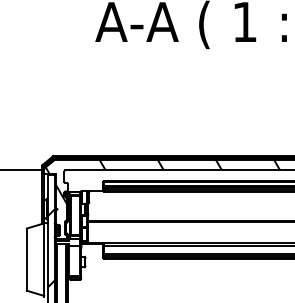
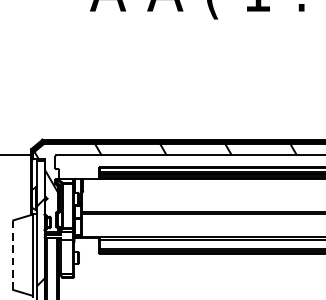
line: (26, 259) -> (12, 255), solid -> dashed

